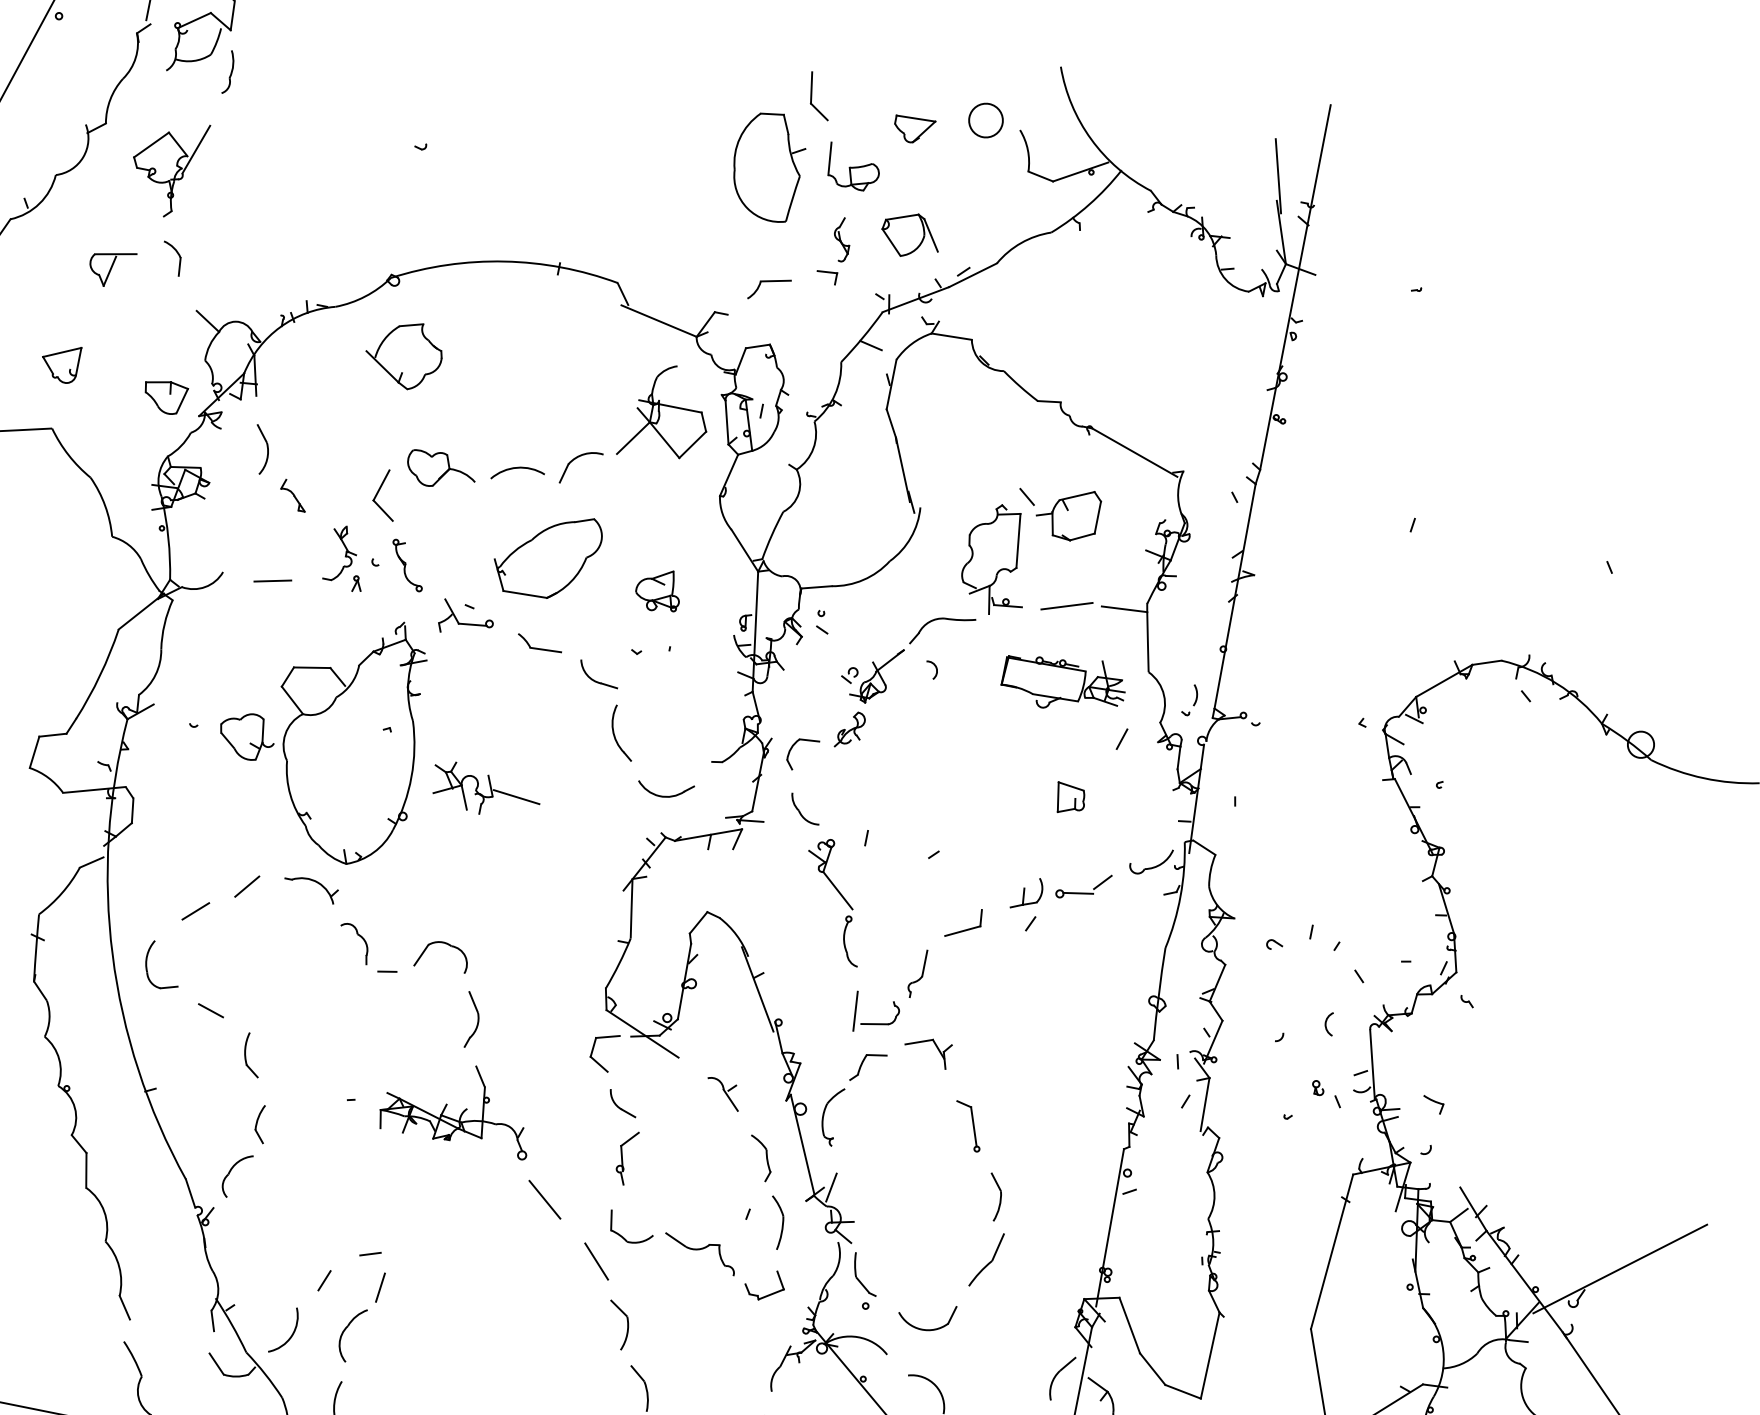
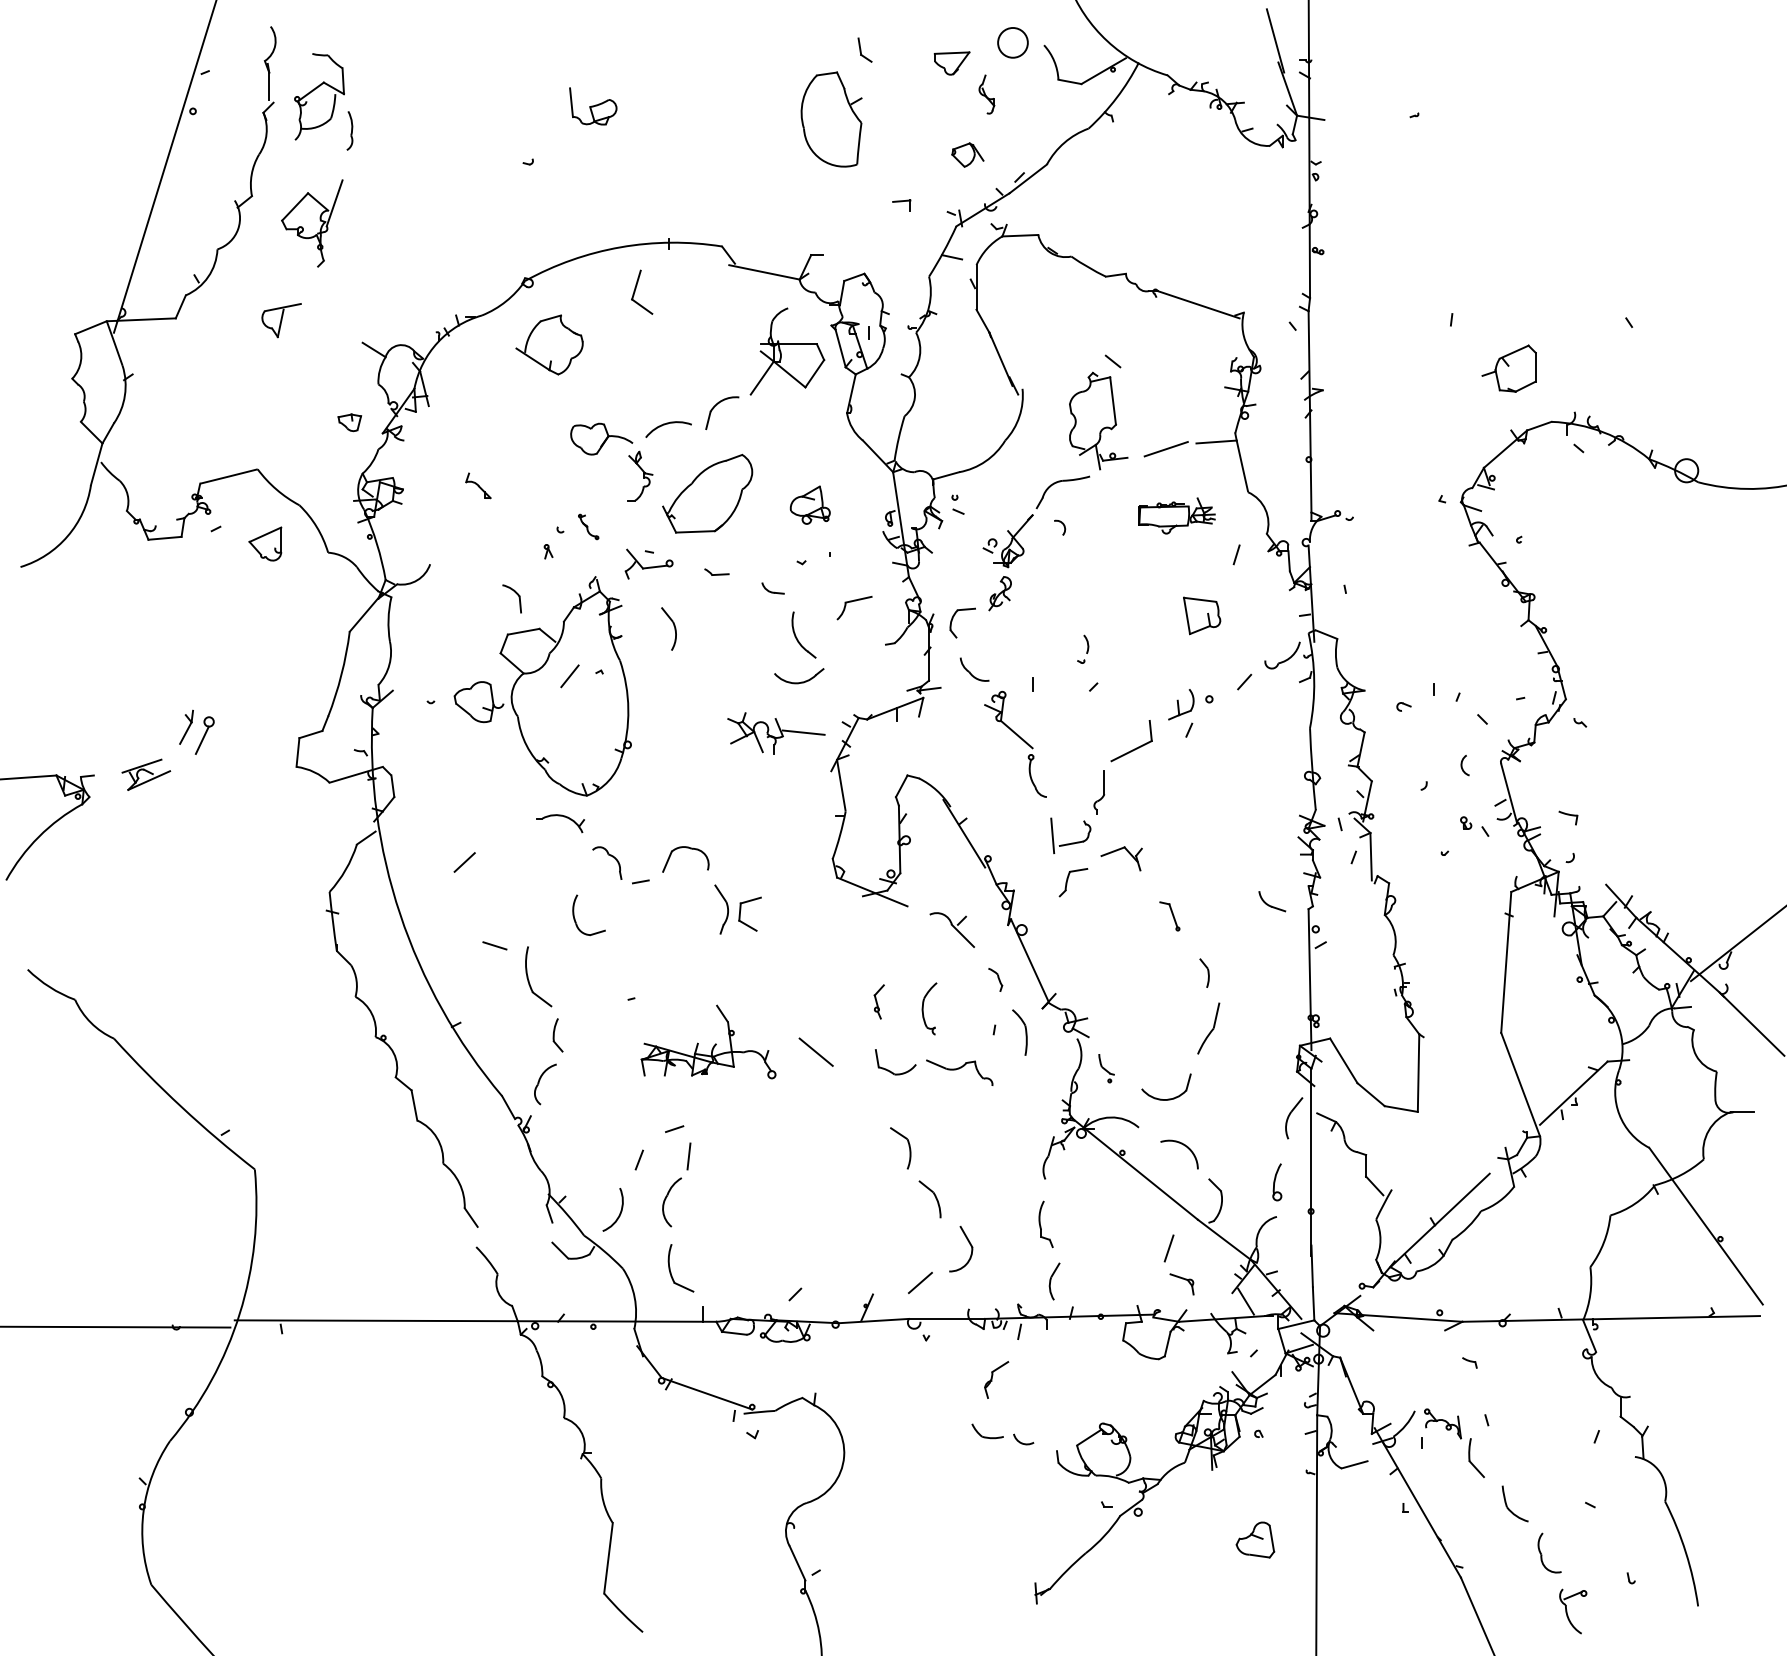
part: (819, 95) -> (864, 49), size x0.6
part: (853, 167) -> (593, 106), moved
part: (910, 234) -> (967, 154), size x0.6
part: (841, 239) -> (986, 94), moved
part: (176, 253) -> (515, 593), moved
part: (767, 282) -> (851, 602), moved
part: (60, 362) -> (265, 543), moved
part: (164, 396) -> (349, 422), size x0.6
part: (260, 449) -> (668, 628), moved
part: (380, 490) -> (636, 289), moved
part: (1067, 512) -> (1508, 368), moved
part: (342, 553) -> (640, 475), moved
part: (407, 564) -> (588, 526), size x0.6
line: (272, 580) -> (474, 563), removed
part: (539, 643) -> (716, 571), size x0.6
part: (598, 674) -> (772, 588), size x0.6
part: (1063, 682) -> (1176, 515), size x0.7
part: (1190, 699) -> (1083, 648), moved
part: (665, 789) -> (799, 676), moved
part: (486, 792) -> (776, 733), moved
part: (1070, 799) -> (1202, 615), size x1.4
line: (246, 886) -> (569, 676), moved
line: (1078, 893) -> (1225, 695), removed
part: (964, 922) -> (1131, 740), size x1.4
part: (147, 966) -> (575, 918), moved
part: (595, 1045) -> (741, 910), moved
part: (252, 1055) -> (538, 977), size x1.6
part: (723, 1094) -> (952, 930), size x1.4
part: (623, 1103) -> (1272, 901), moved
part: (463, 1110) -> (713, 1045), moved
part: (831, 1115) -> (929, 1008), moved
part: (967, 1126) -> (1169, 916), size x0.7
part: (625, 1157) -> (878, 1001), size x0.7
part: (760, 1158) -> (995, 979), size x0.6
line: (830, 1187) -> (1061, 992), removed
part: (994, 1197) -> (1204, 973), size x0.7
line: (596, 1261) -> (871, 1096), removed
part: (864, 1281) -> (1106, 1068), size x0.6
part: (770, 1293) -> (1027, 1094), removed

